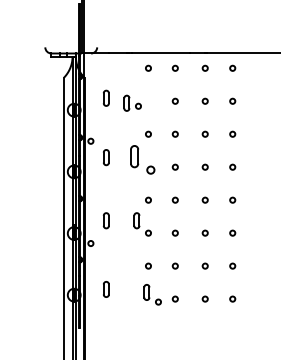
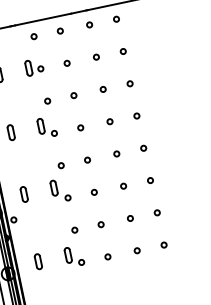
part: (132, 102) -> (34, 66), moved
part: (142, 159) -> (47, 127), size x0.71
part: (152, 294) -> (74, 256), moved

